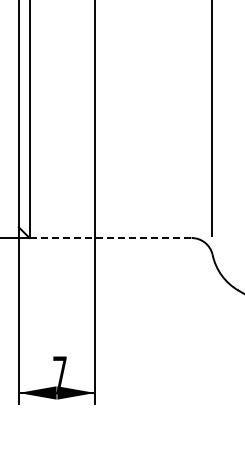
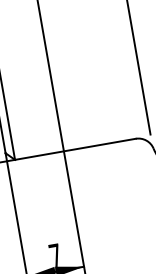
line: (111, 238) -> (76, 149), dashed -> solid

